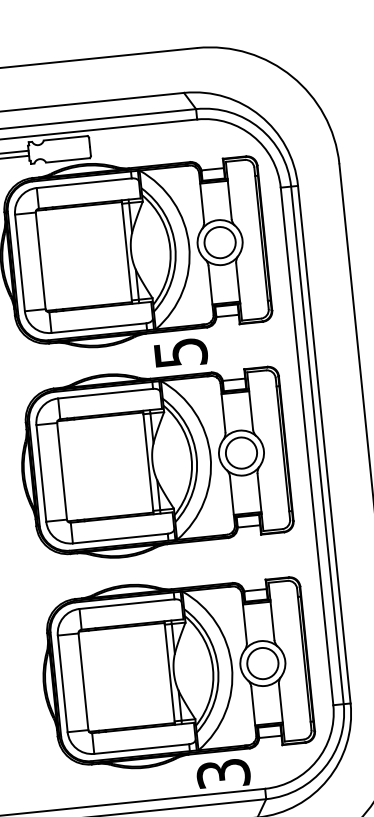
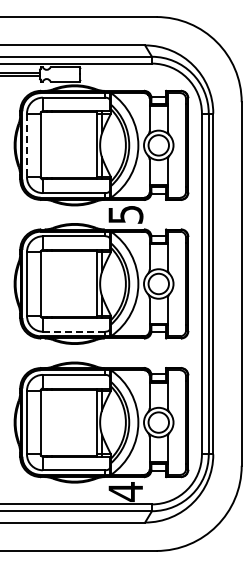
line: (20, 263) -> (27, 145), solid -> dashed
line: (120, 538) -> (74, 331), solid -> dashed
text: (222, 773) -> (125, 491), 3 -> 4

